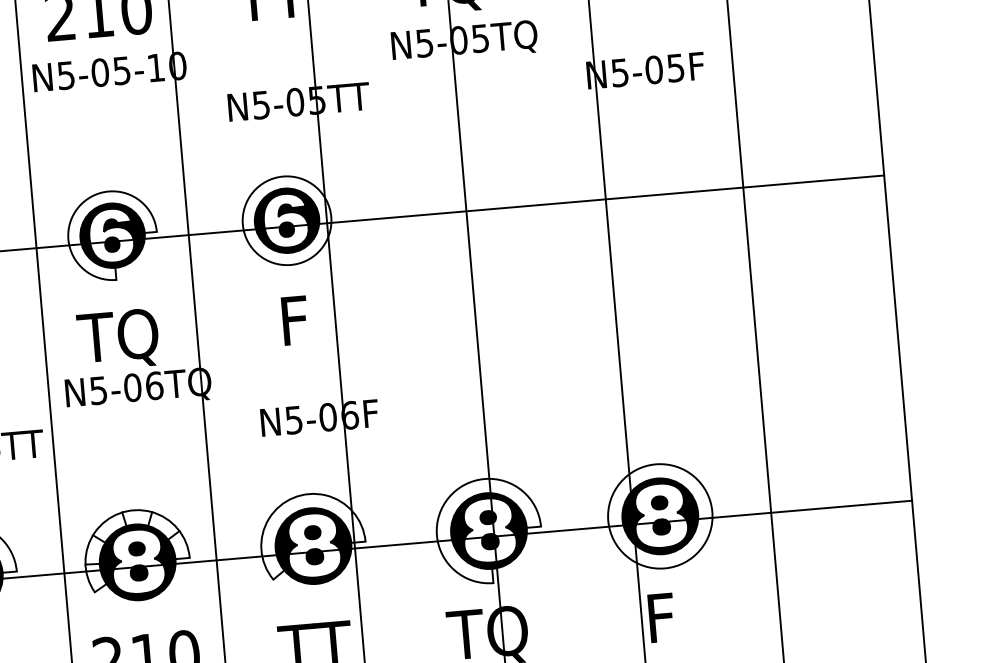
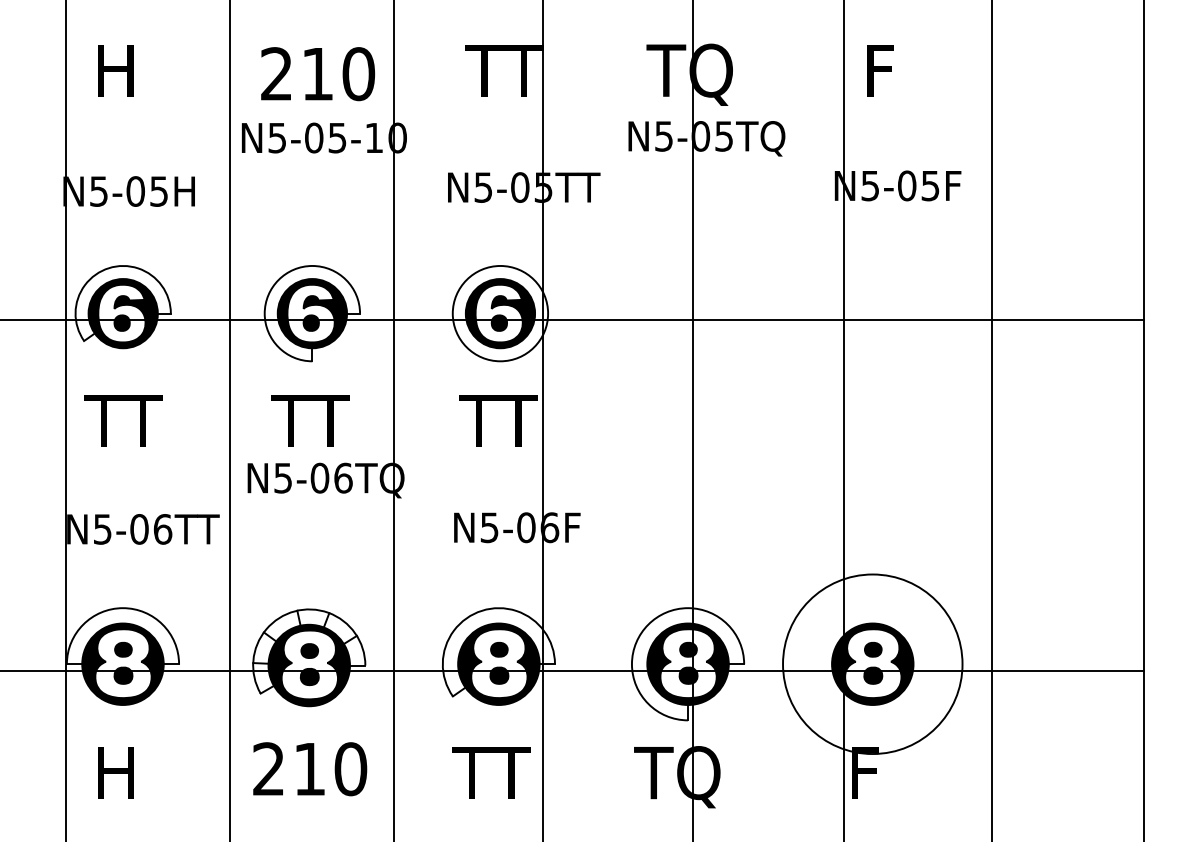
text: (293, 320) -> (498, 420), F -> TT
text: (117, 339) -> (308, 425), TQ -> TT
circle: (660, 516) -> (872, 664), size x1.6

